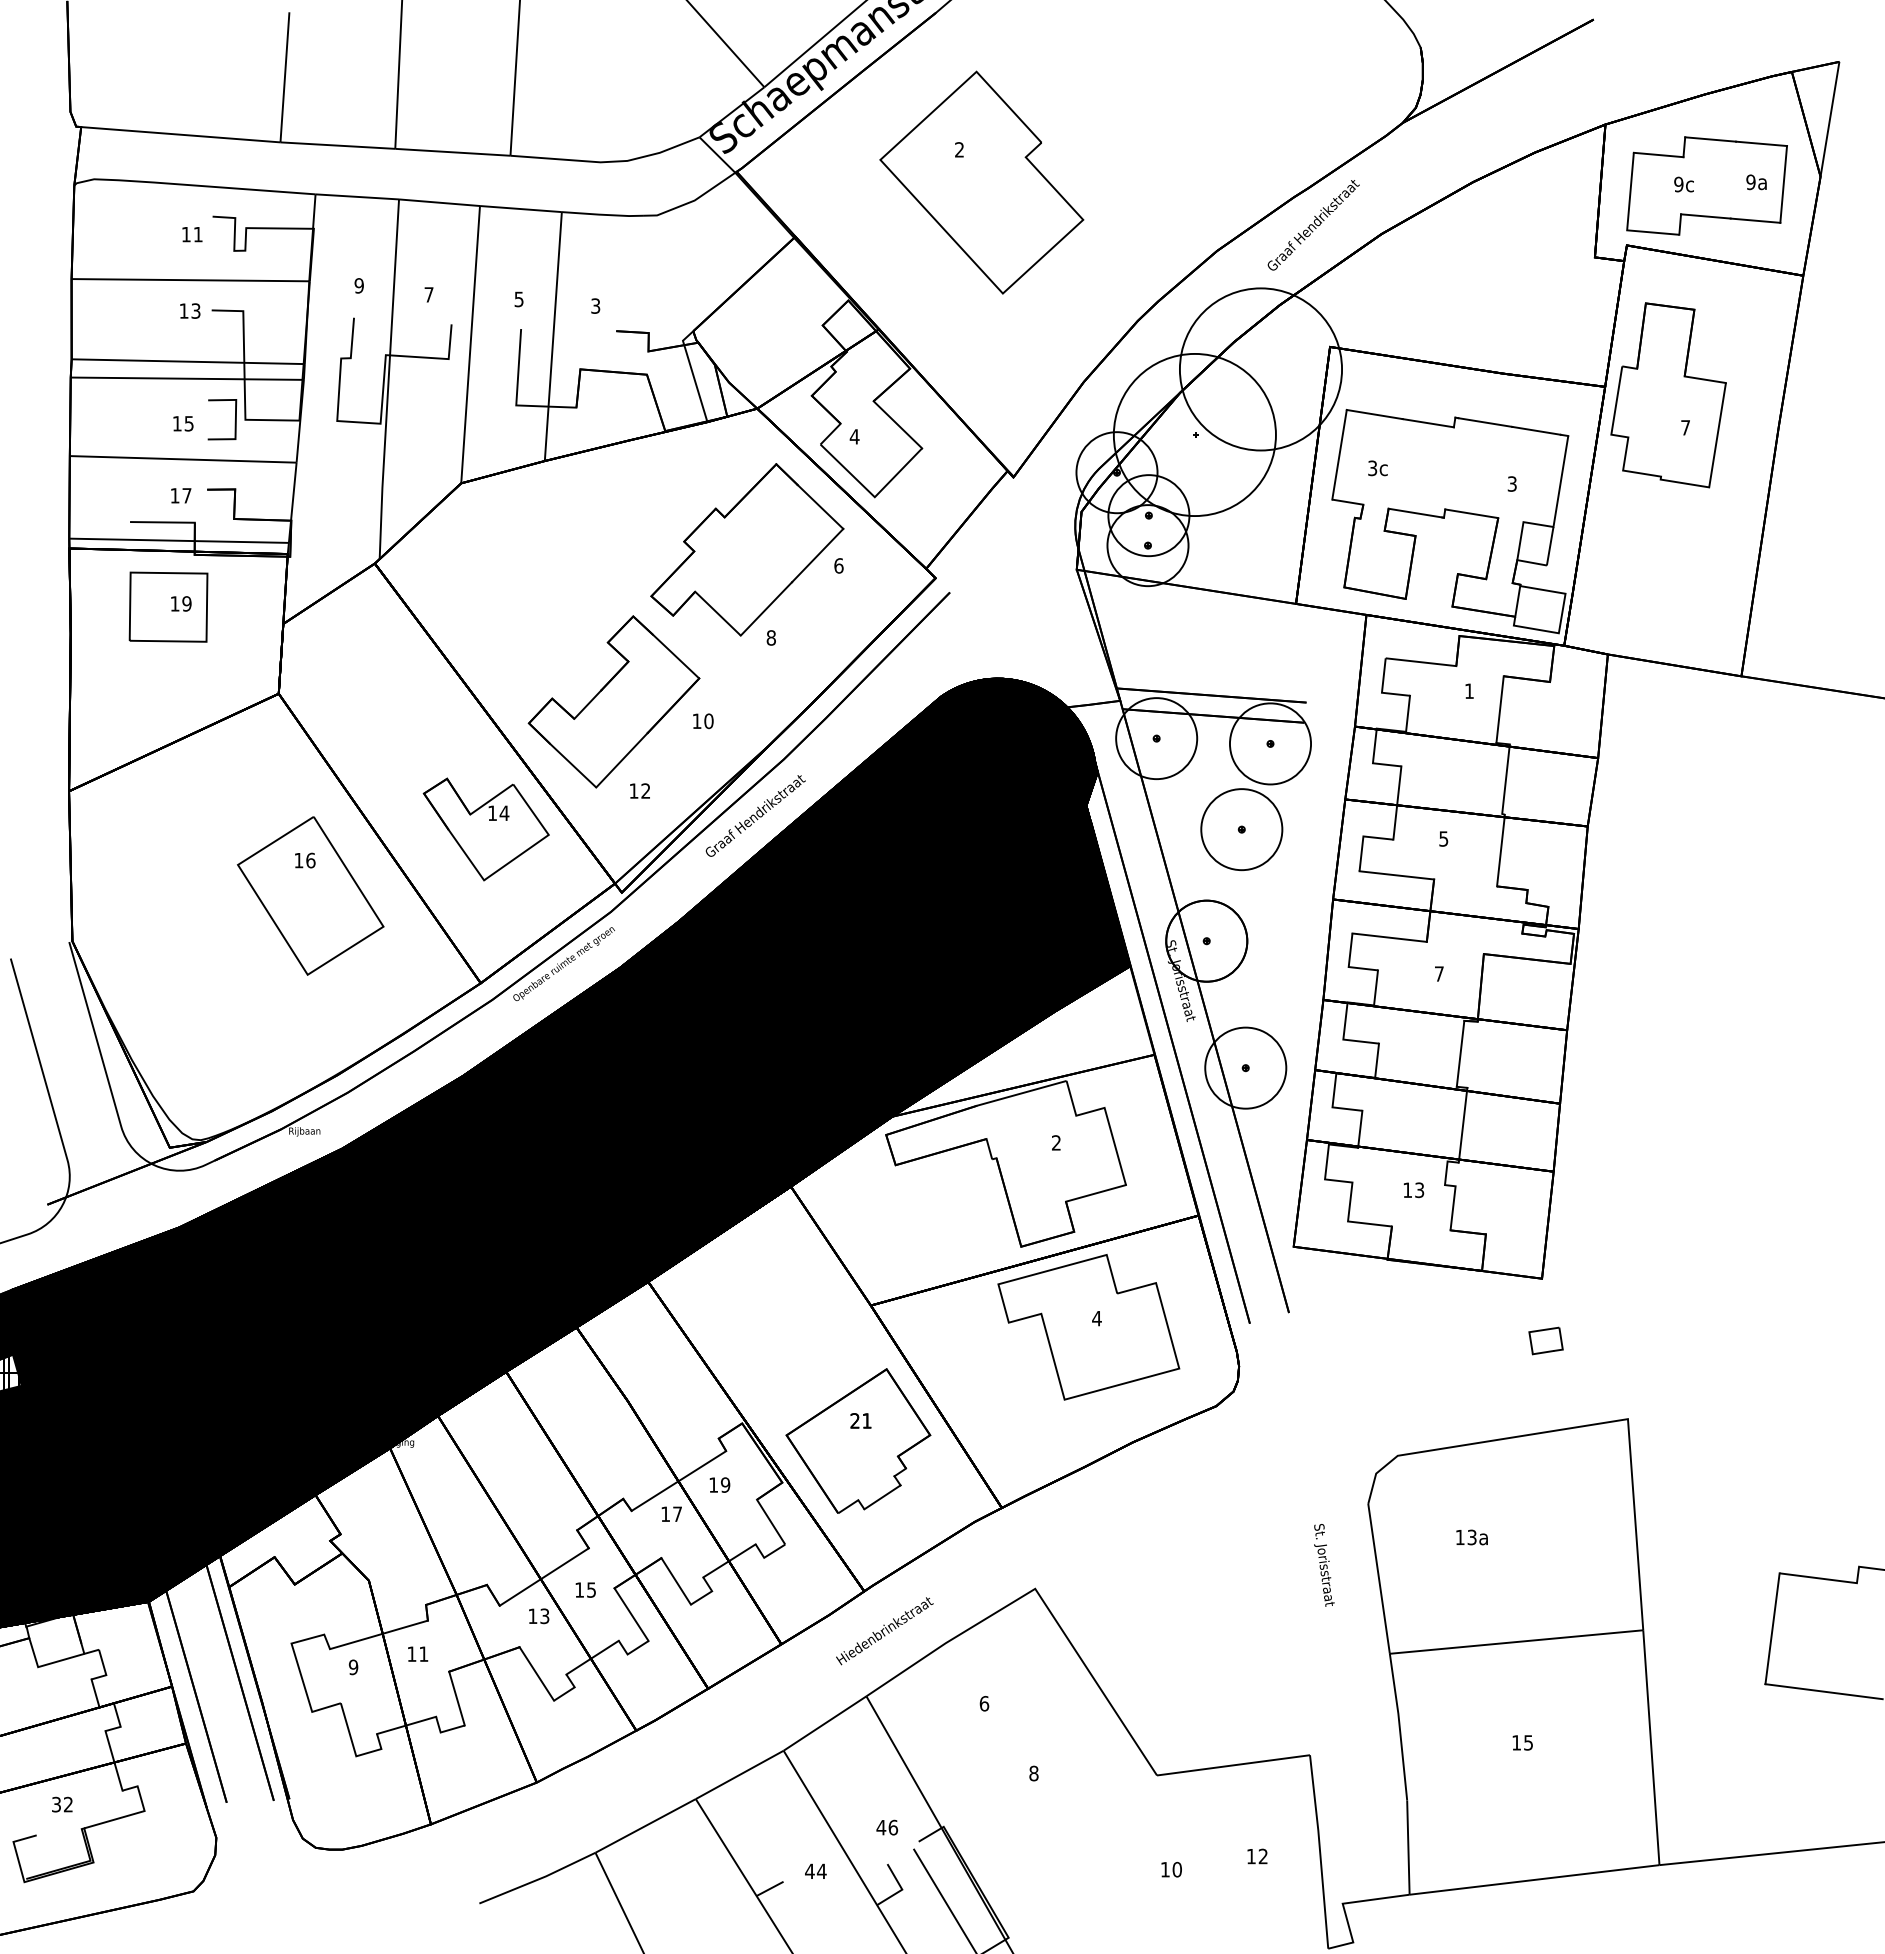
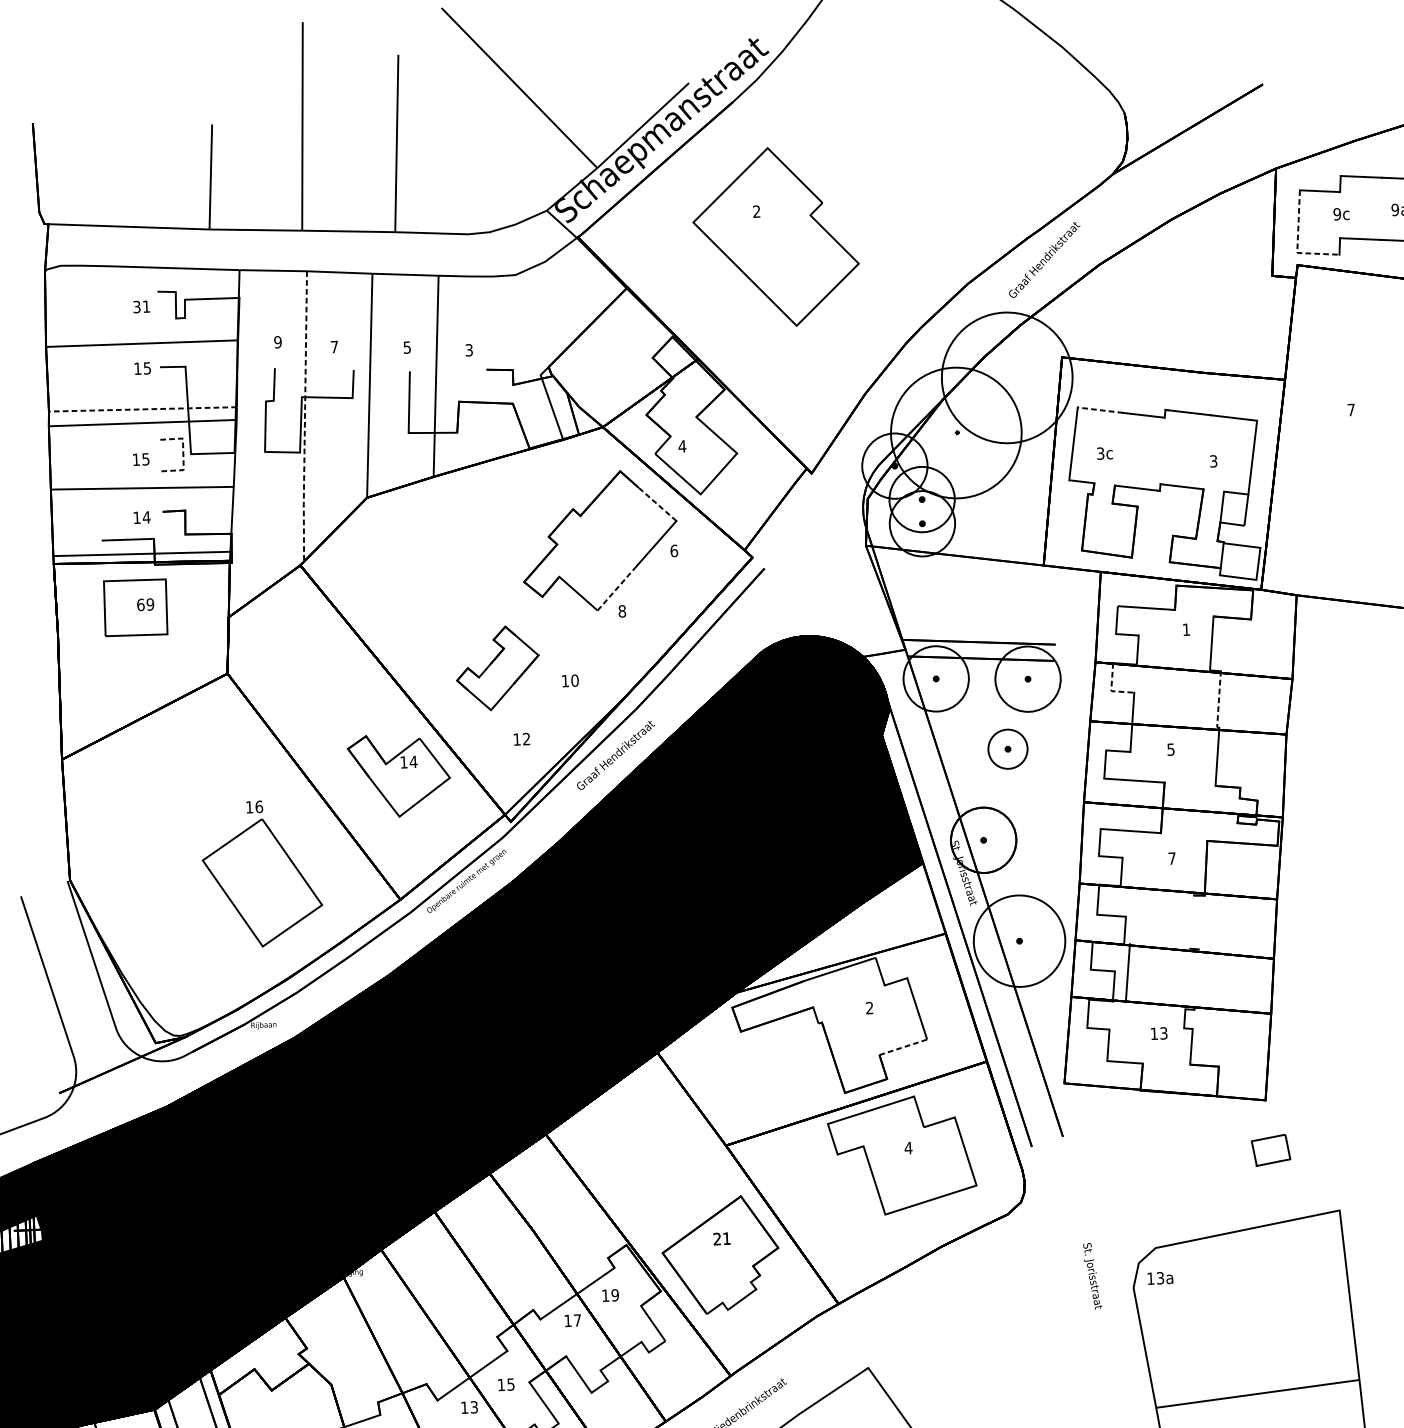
line: (1628, 218) -> (1297, 243), solid -> dashed
text: (185, 234) -> (136, 307), 11 -> 31
text: (196, 310) -> (147, 367), 13 -> 15
line: (188, 361) -> (143, 409), solid -> dashed
line: (388, 380) -> (304, 417), solid -> dashed
part: (1668, 395) -> (1336, 384), removed
line: (1374, 414) -> (1100, 410), solid -> dashed
line: (235, 419) -> (183, 454), solid -> dashed
text: (186, 495) -> (146, 517), 17 -> 14
line: (820, 506) -> (657, 503), solid -> dashed
text: (174, 603) -> (140, 604), 19 -> 69
line: (766, 608) -> (617, 587), solid -> dashed
part: (613, 701) -> (497, 668), size x0.6
line: (1373, 761) -> (1111, 689), solid -> dashed
line: (1505, 781) -> (1218, 701), solid -> dashed
circle: (1241, 829) -> (1007, 749), size x0.6
part: (310, 895) -> (262, 882), moved
line: (1460, 1053) -> (1191, 921), removed
circle: (1245, 1067) -> (1019, 940), size x1.4
line: (1463, 1123) -> (1128, 973), moved
line: (1096, 1193) -> (903, 1047), solid -> dashed
part: (1545, 1340) -> (1270, 1150), size x1.4
text: (1471, 1537) -> (1159, 1278), moved
text: (1324, 1565) -> (1092, 1276), moved

